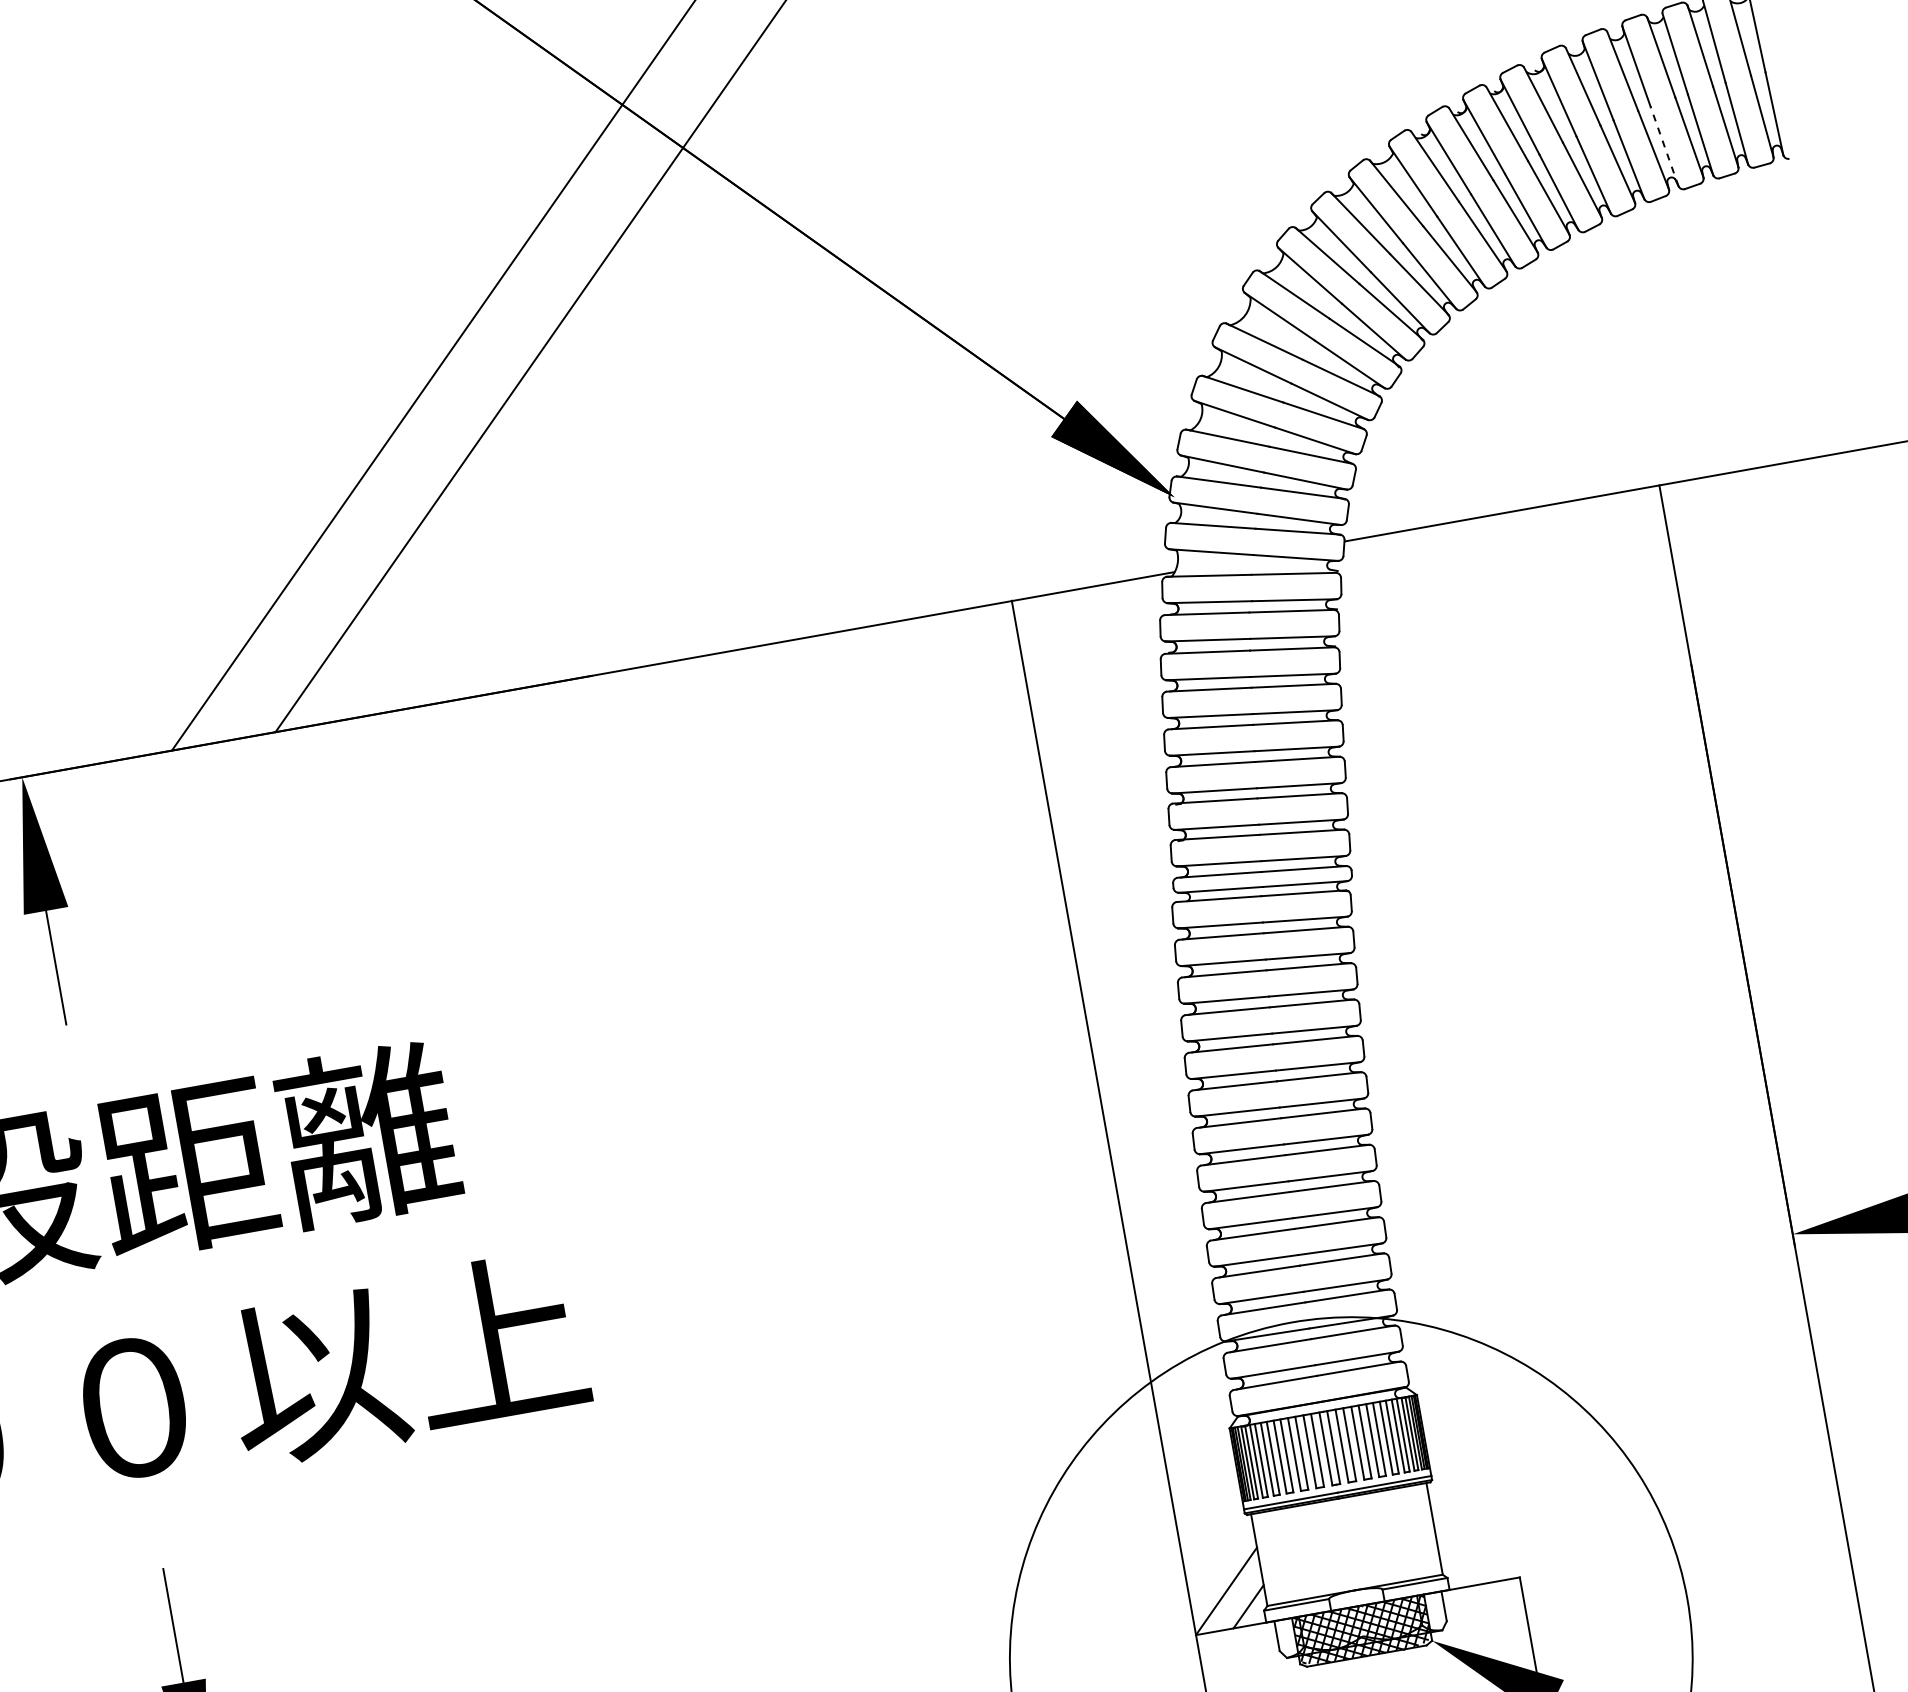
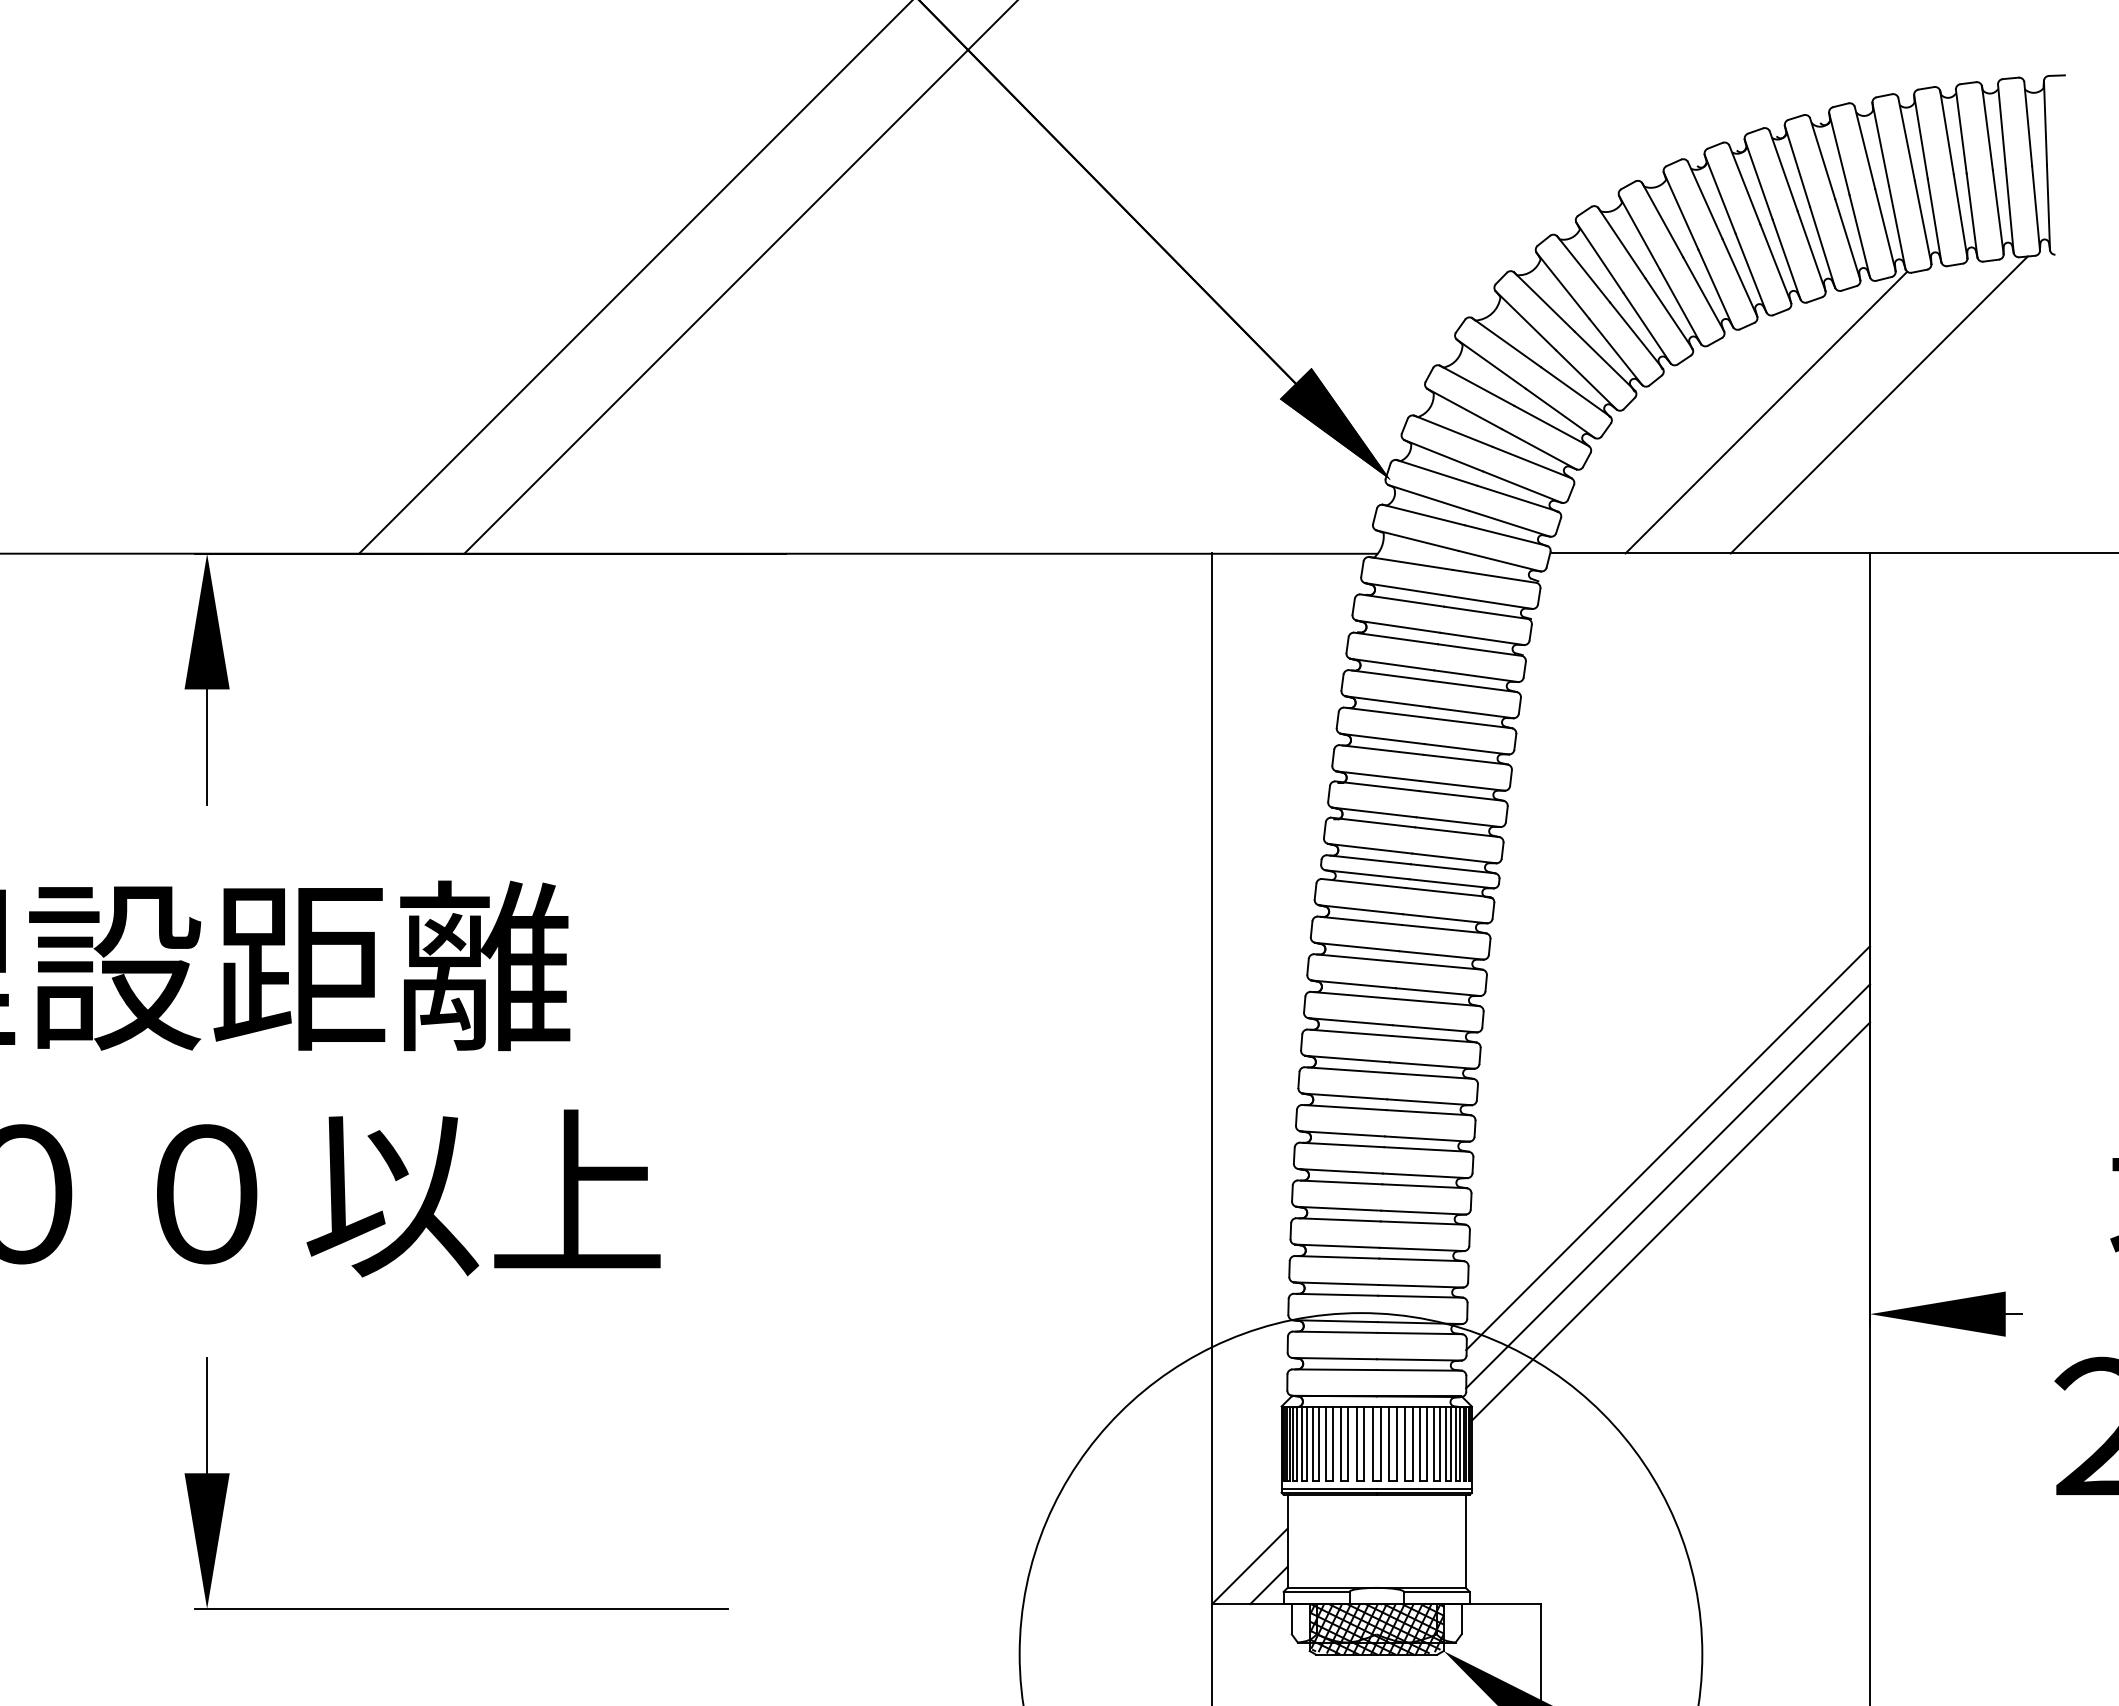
line: (1664, 146) -> (1934, 220), dashed -> solid
line: (1641, 337) -> (1878, 404), added
line: (1532, 364) -> (1766, 412), added
line: (1565, 1106) -> (1668, 1148), added
line: (1571, 1143) -> (1668, 1186), added
line: (1580, 1178) -> (1670, 1221), added

